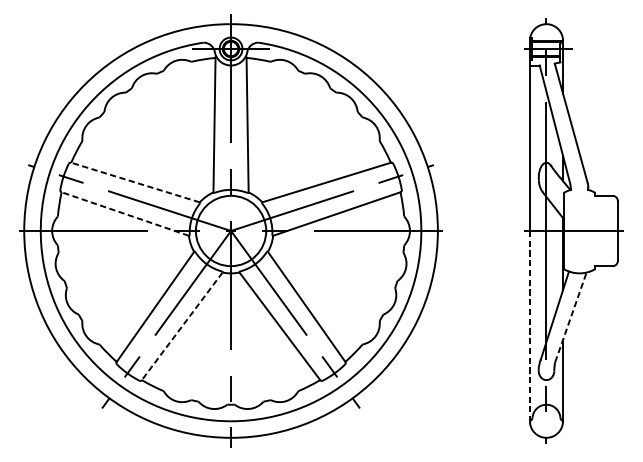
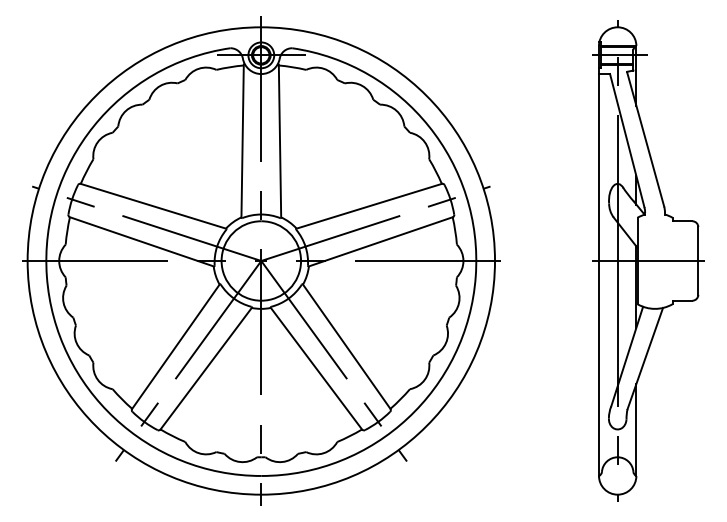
line: (135, 182) -> (153, 206), dashed -> solid
line: (125, 213) -> (141, 241), dashed -> solid
line: (571, 317) -> (645, 358), dashed -> solid
line: (182, 326) -> (206, 368), dashed -> solid
line: (529, 326) -> (598, 368), dashed -> solid

